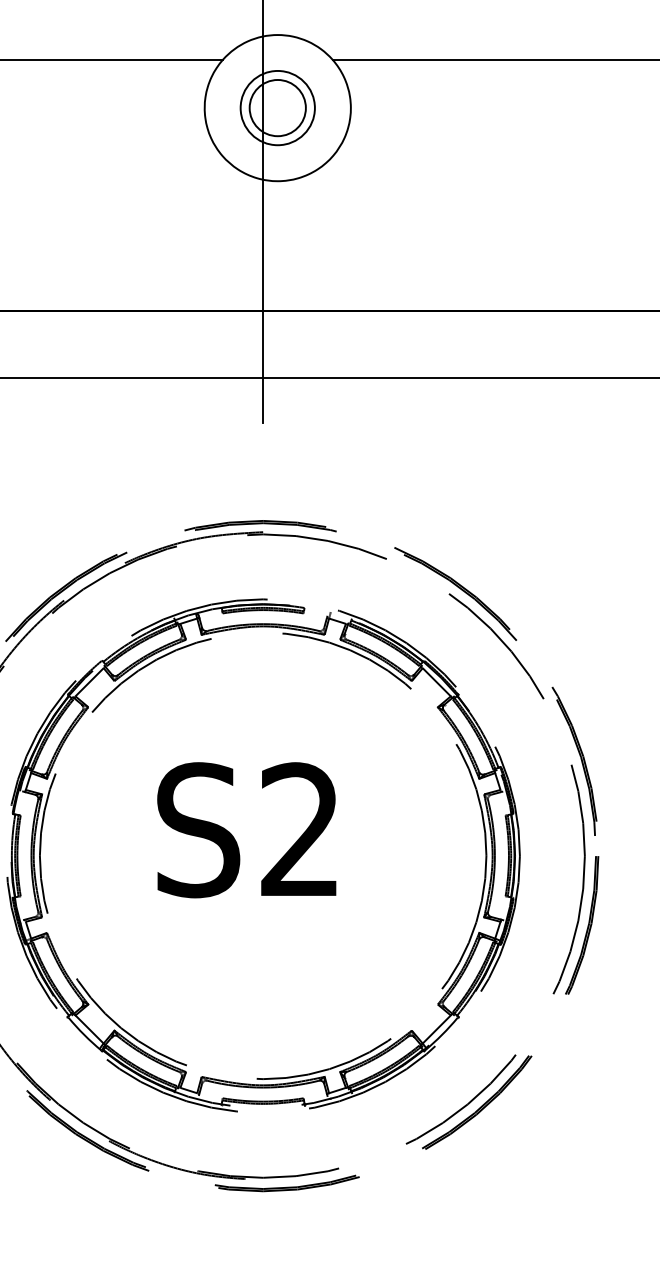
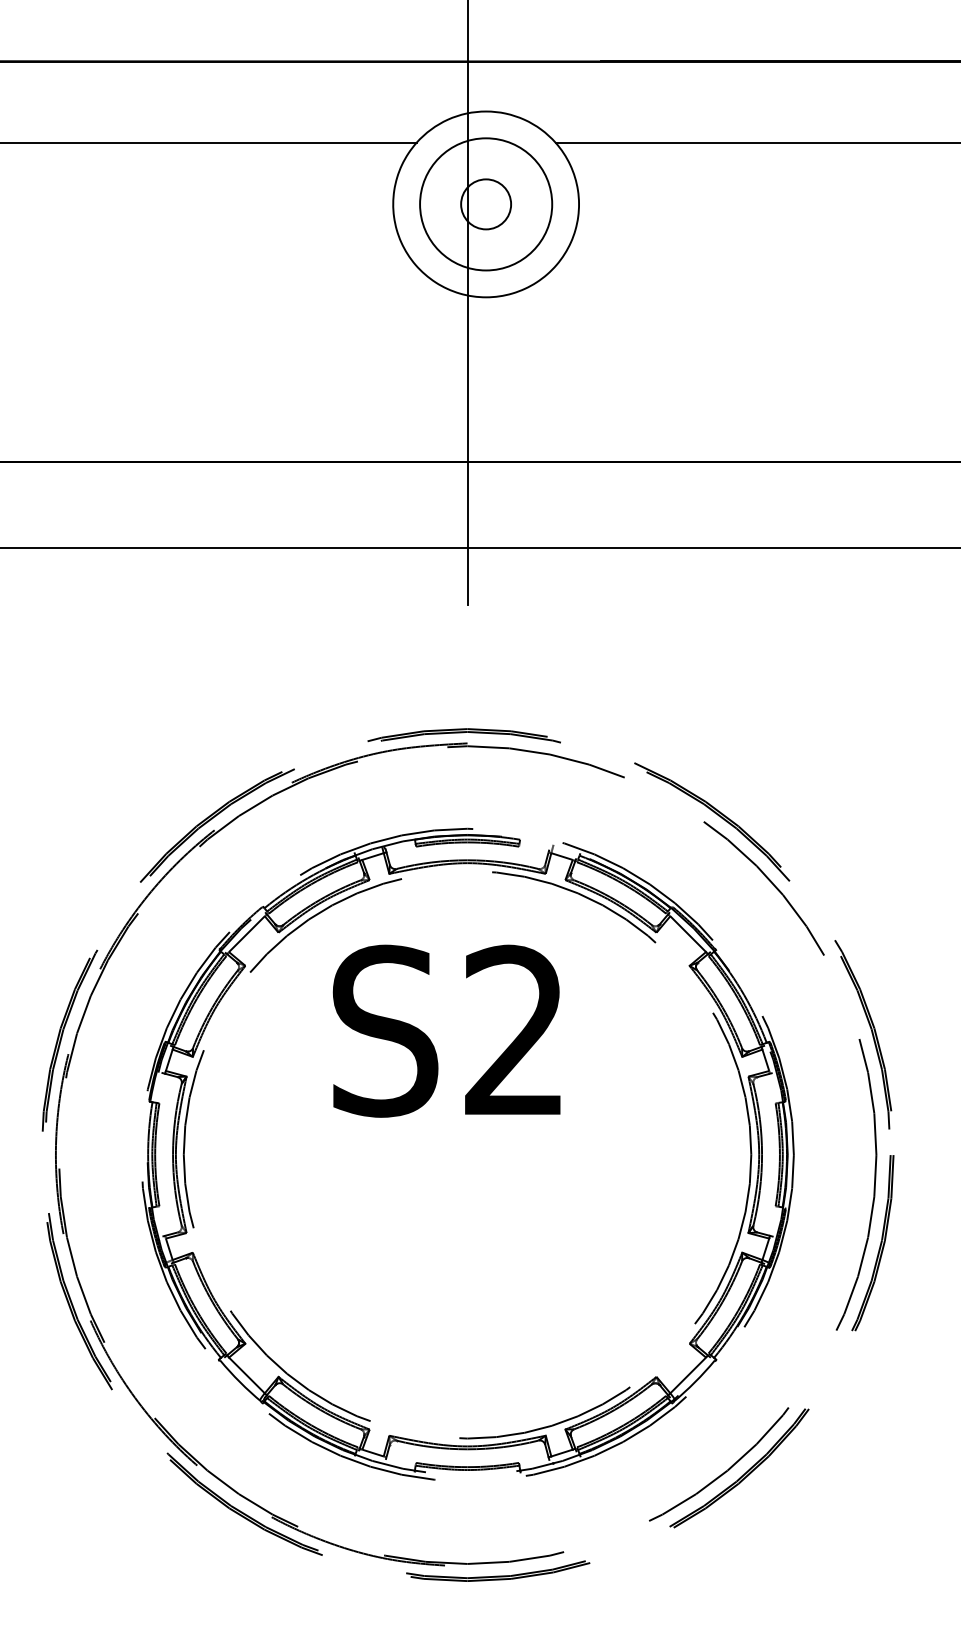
circle: (277, 108) -> (485, 204), size x0.7
circle: (277, 108) -> (485, 204), size x1.4
text: (246, 829) -> (446, 1030), moved

